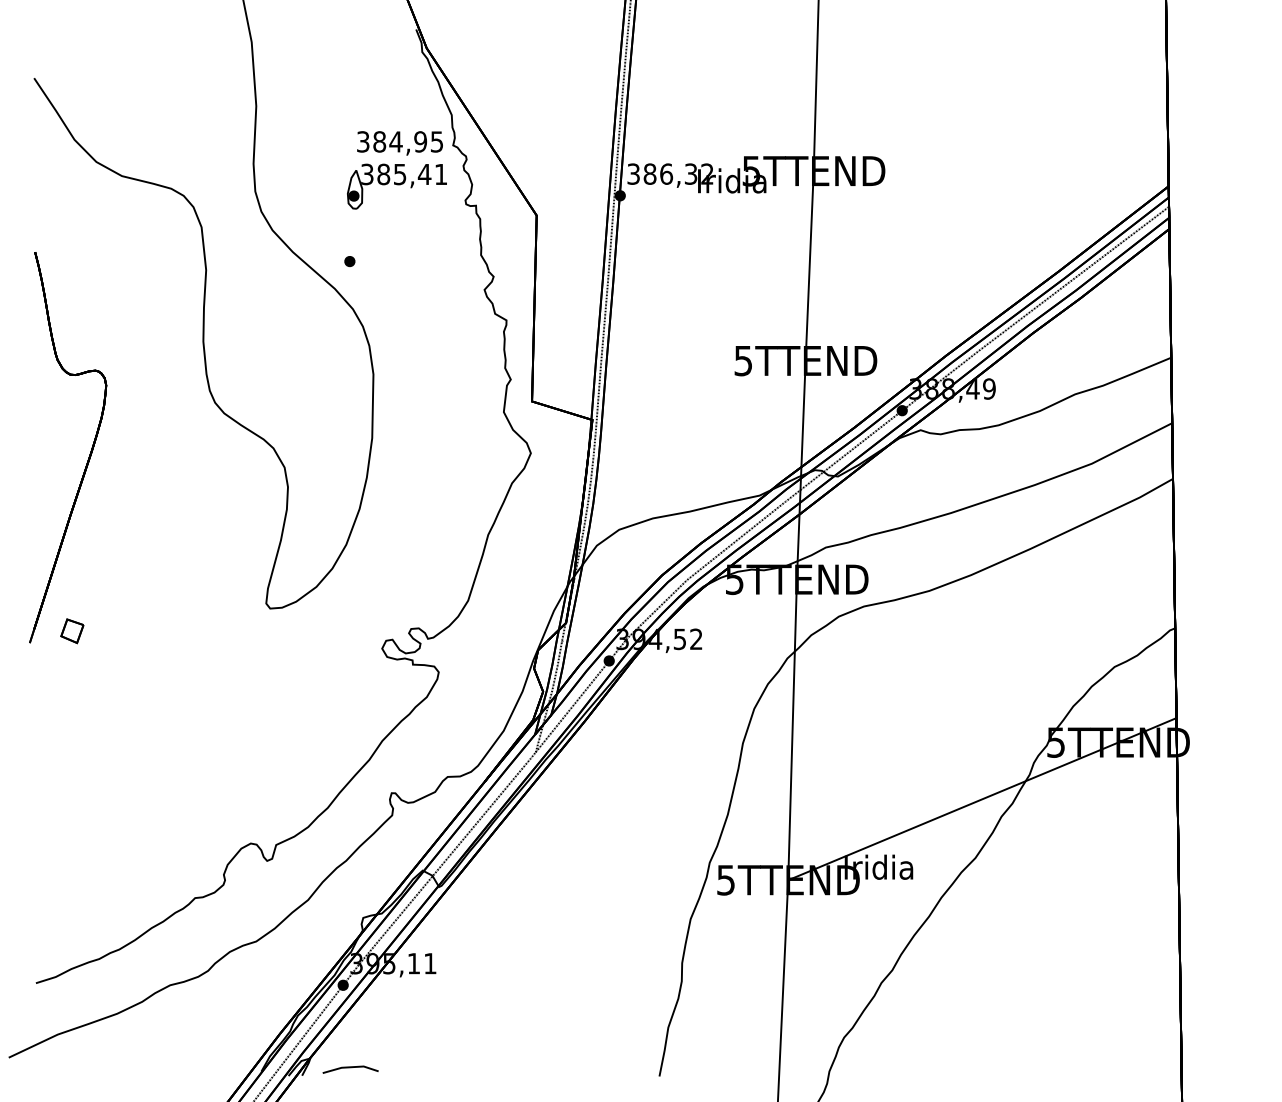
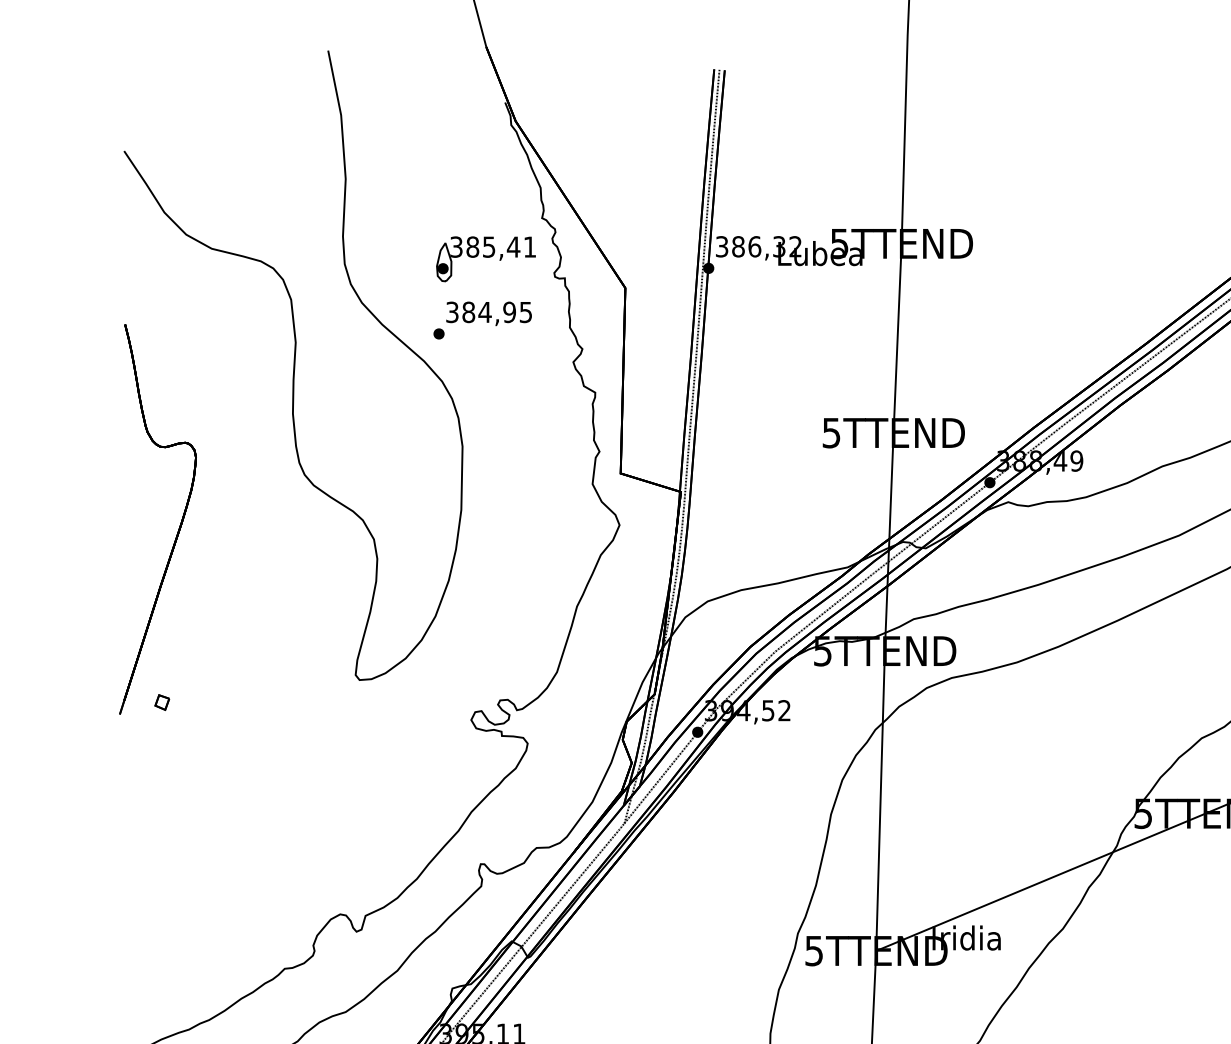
text: (399, 143) -> (488, 313), moved
text: (732, 180) -> (820, 253), Iridia -> Lubea
part: (72, 630) -> (162, 701), size x0.62

